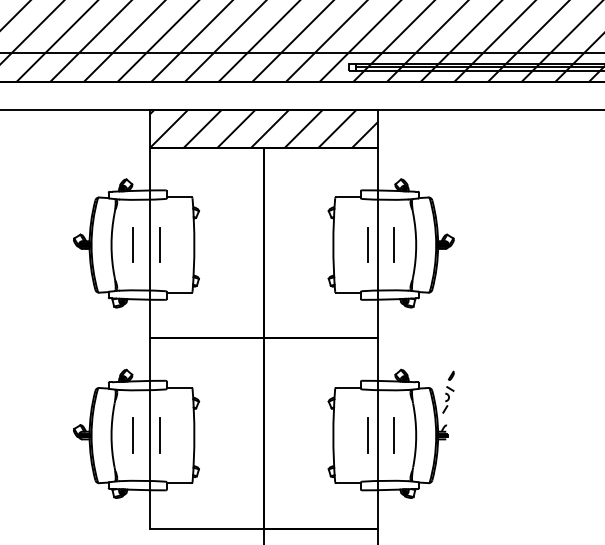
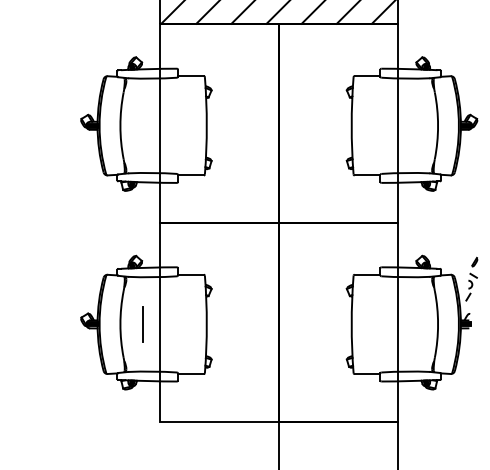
line: (133, 244) -> (143, 125), removed
line: (160, 244) -> (171, 125), removed
line: (367, 244) -> (387, 125), removed
line: (393, 244) -> (414, 125), removed
line: (159, 435) -> (170, 324), removed
line: (367, 435) -> (387, 324), removed
line: (394, 435) -> (415, 324), removed

